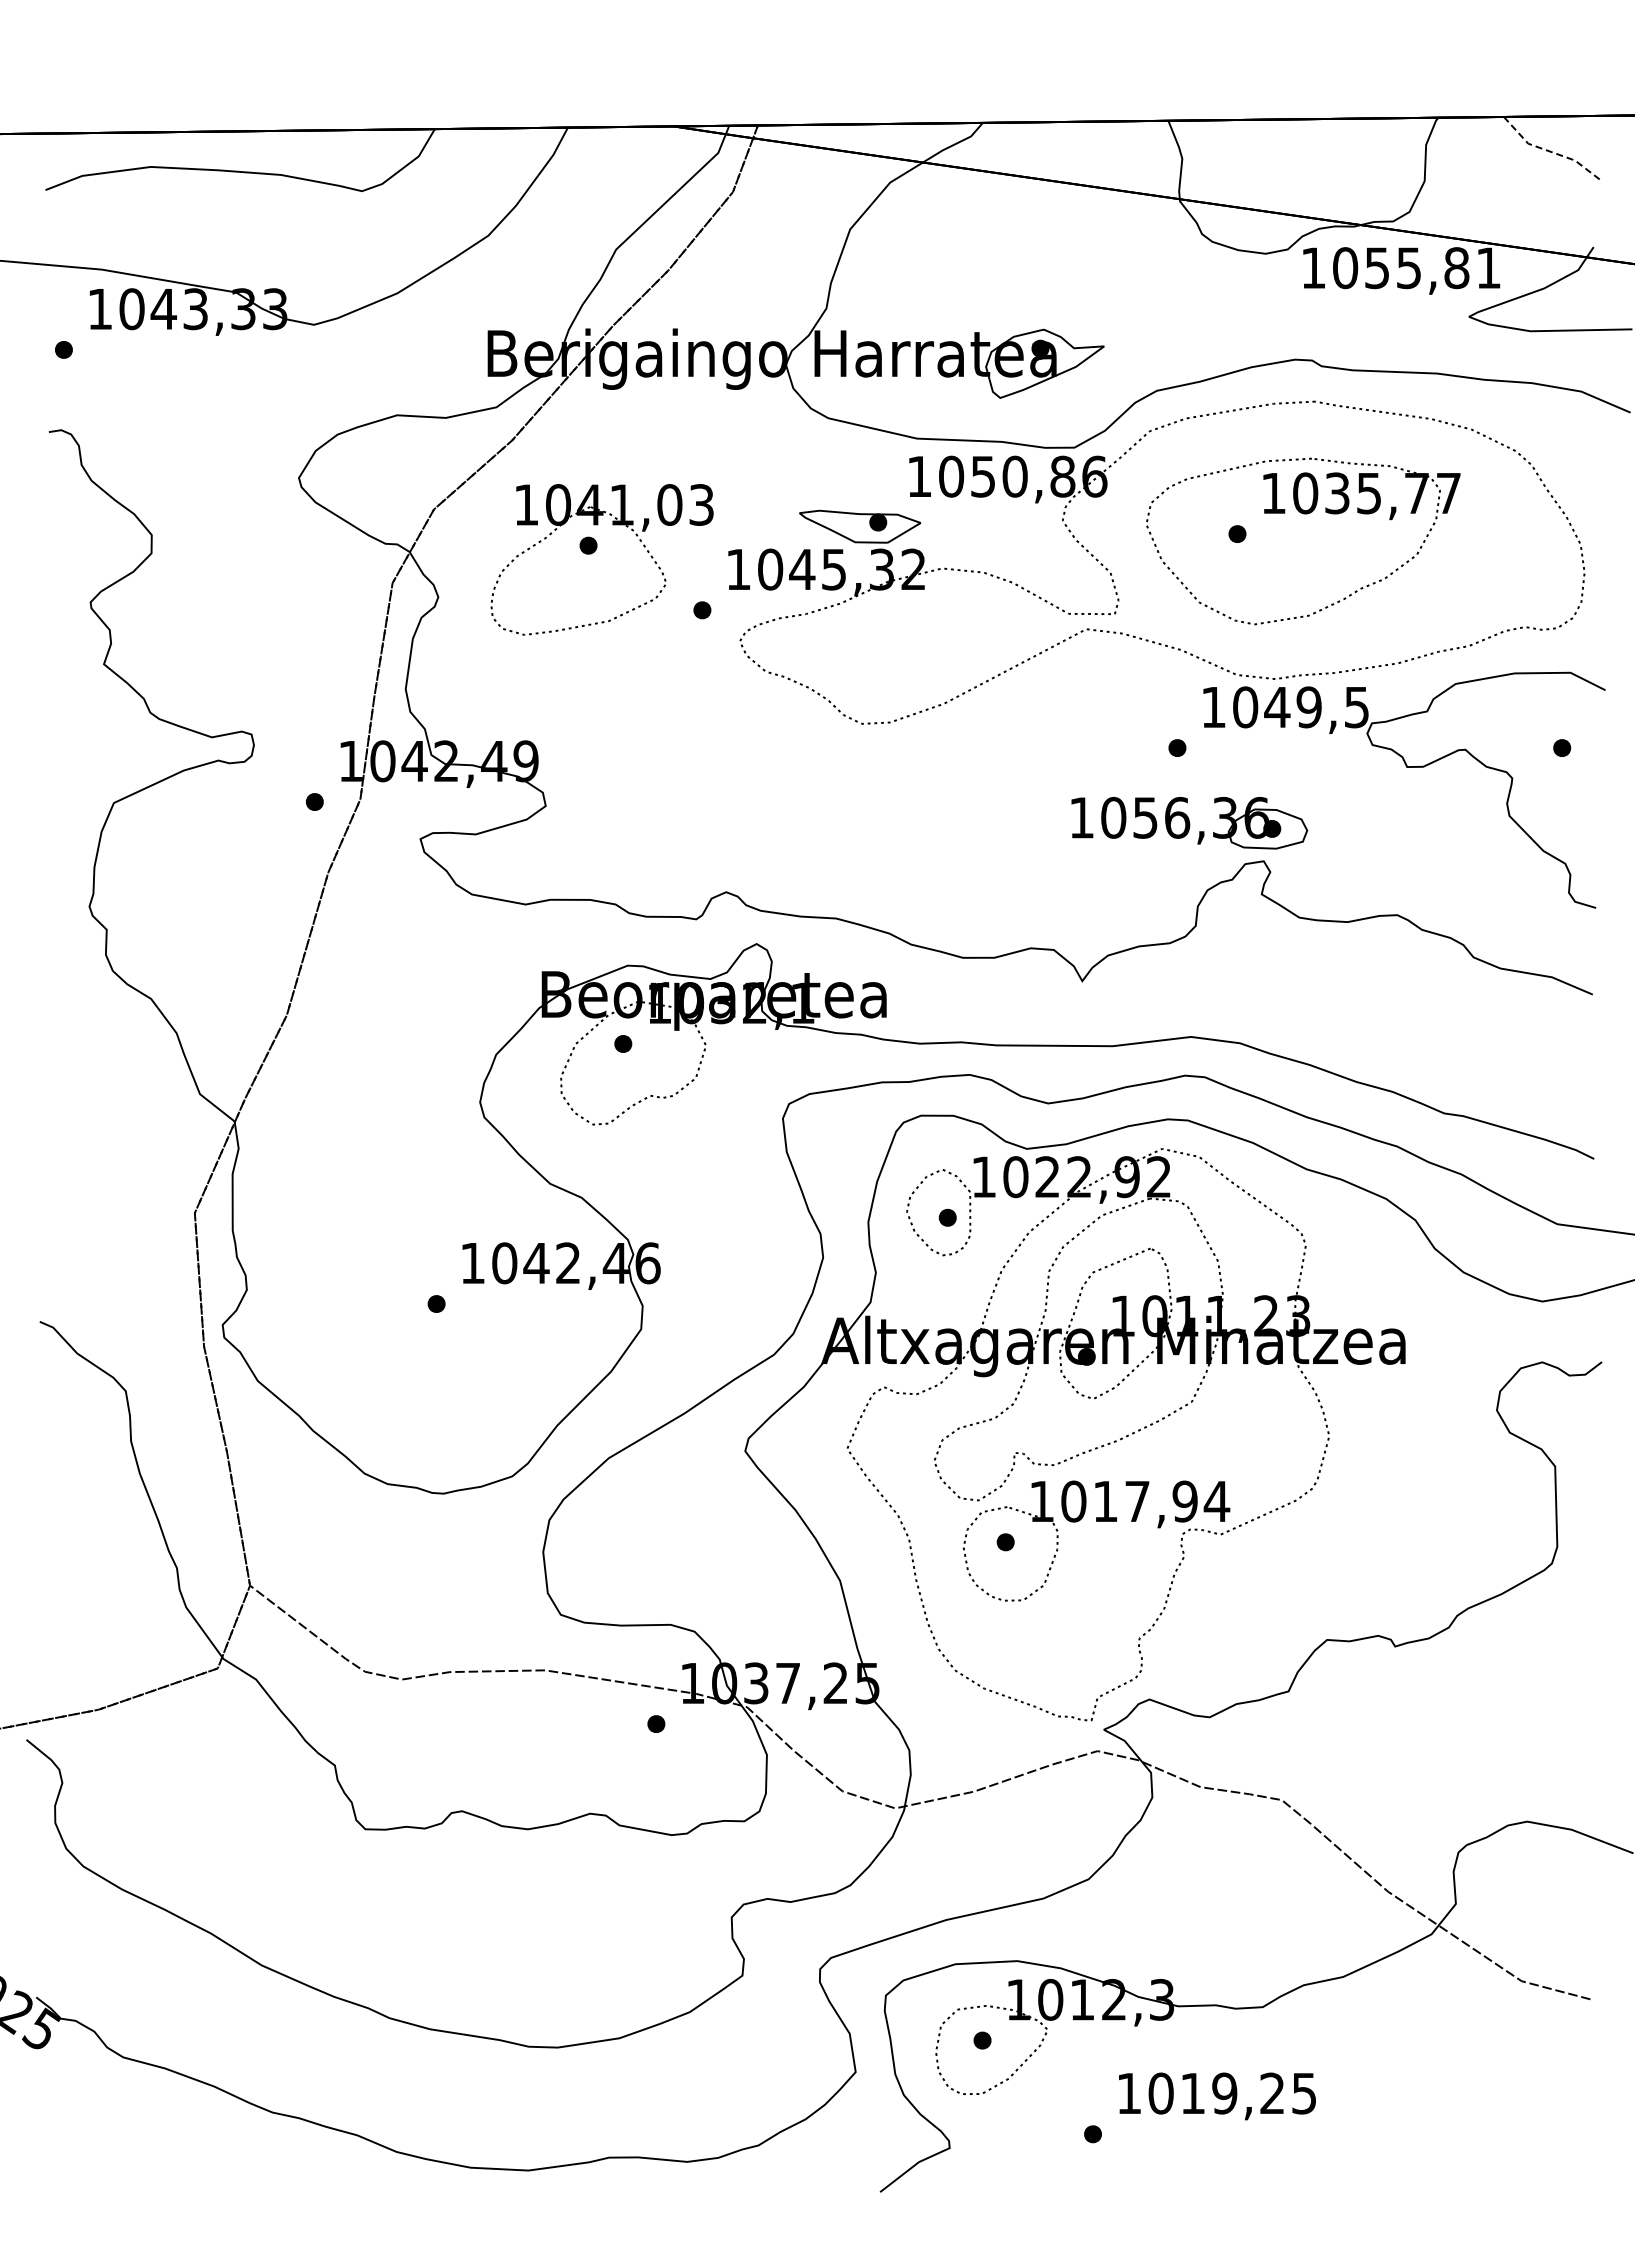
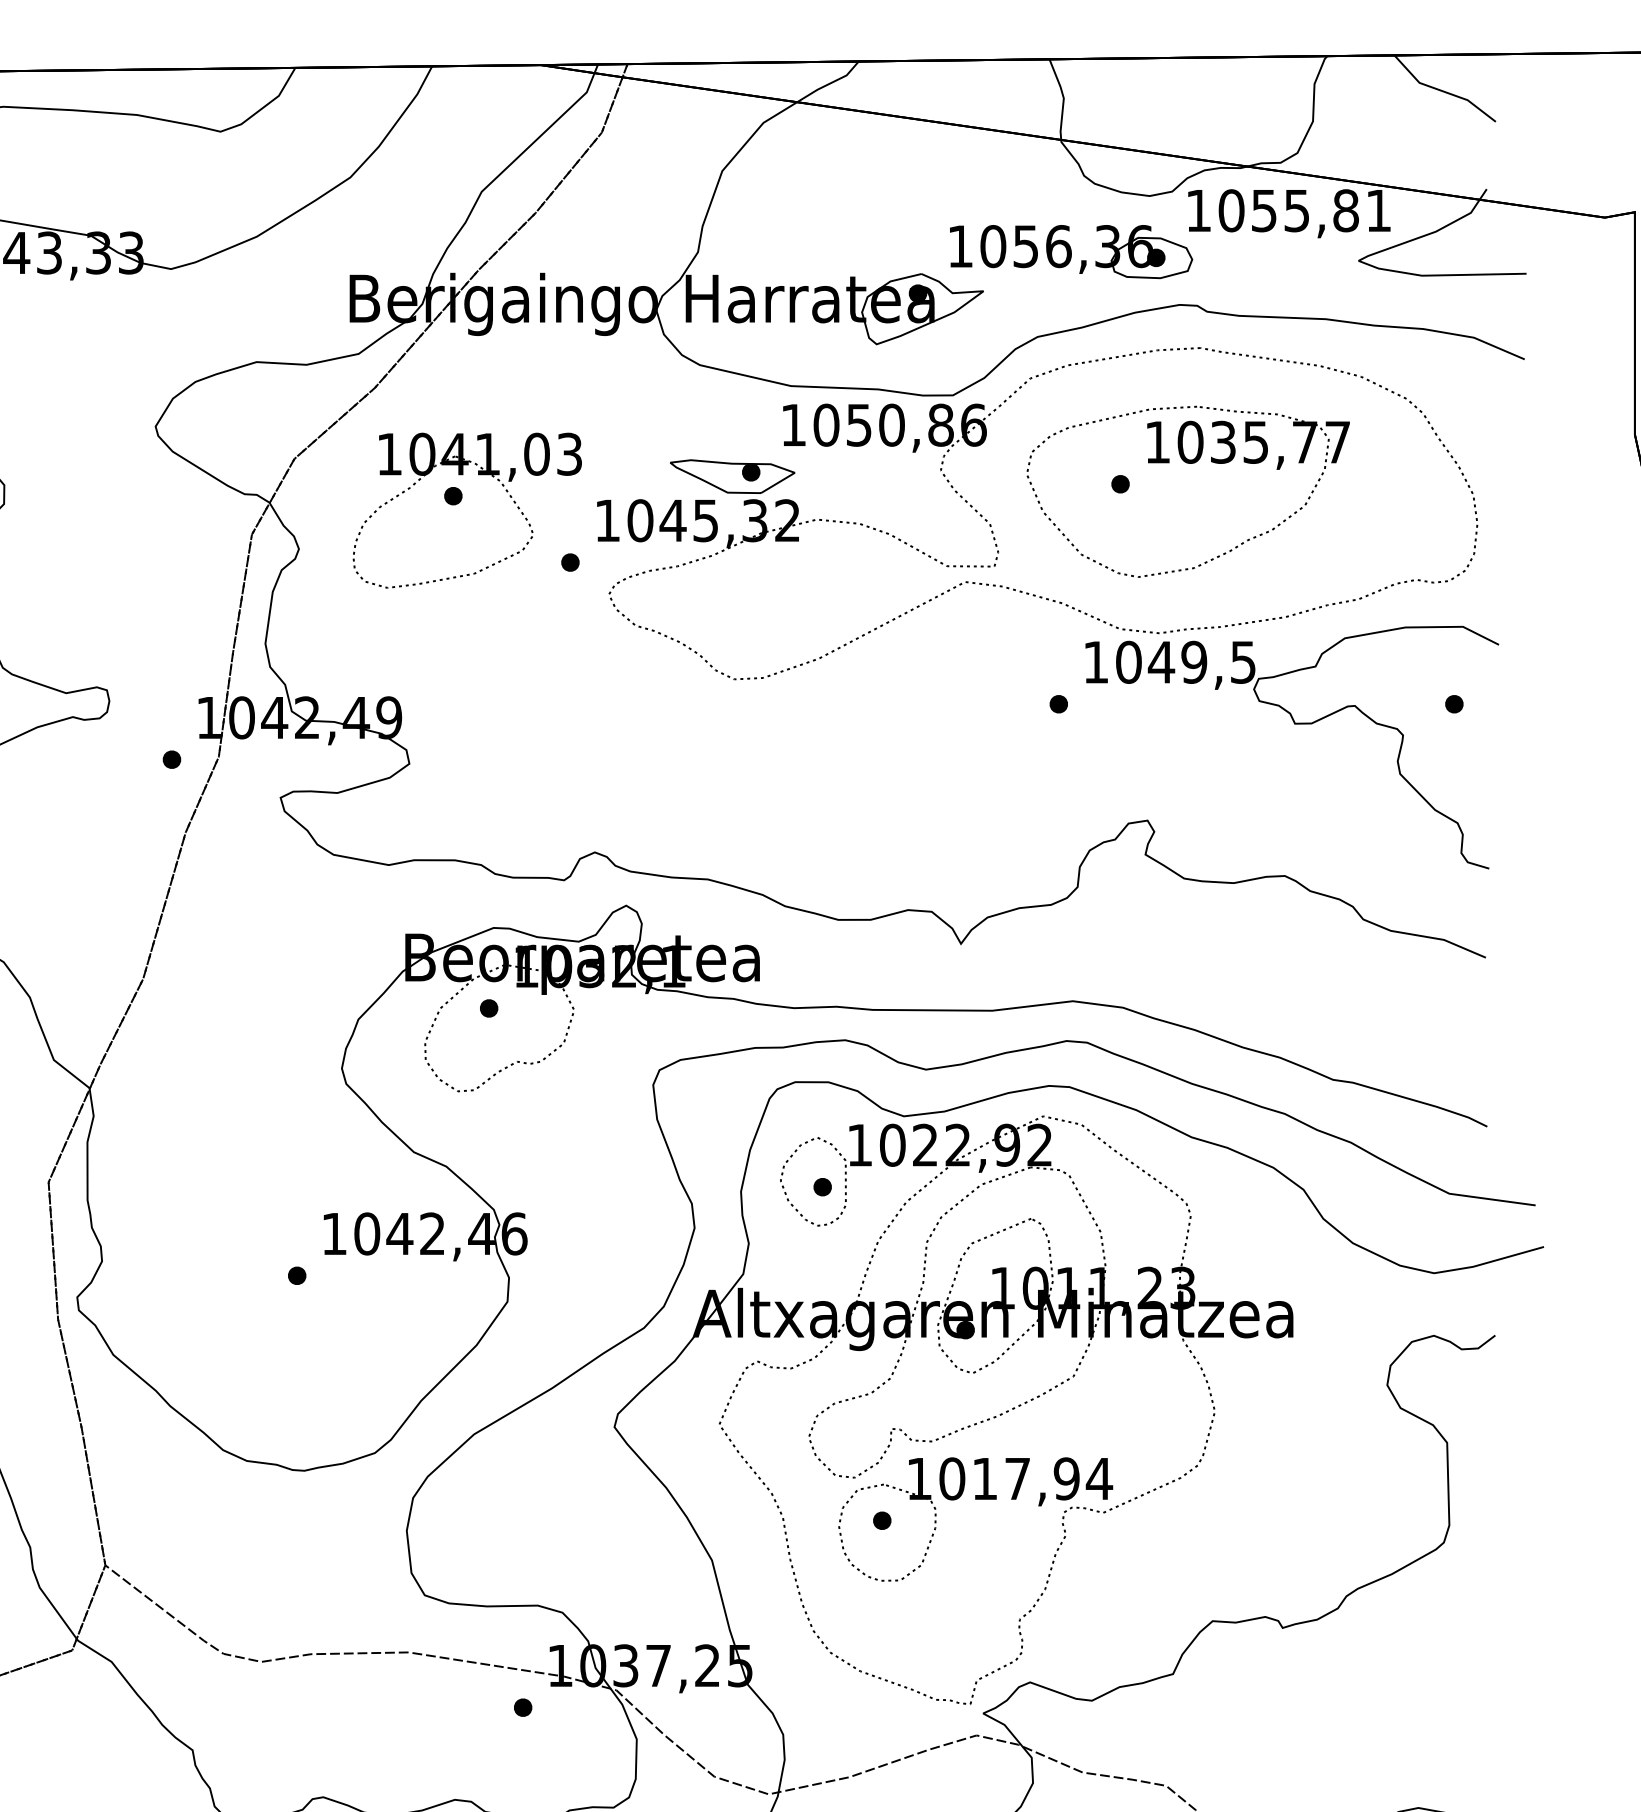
line: (1550, 151) -> (1442, 90), dashed -> solid
part: (1189, 823) -> (1071, 252), moved

